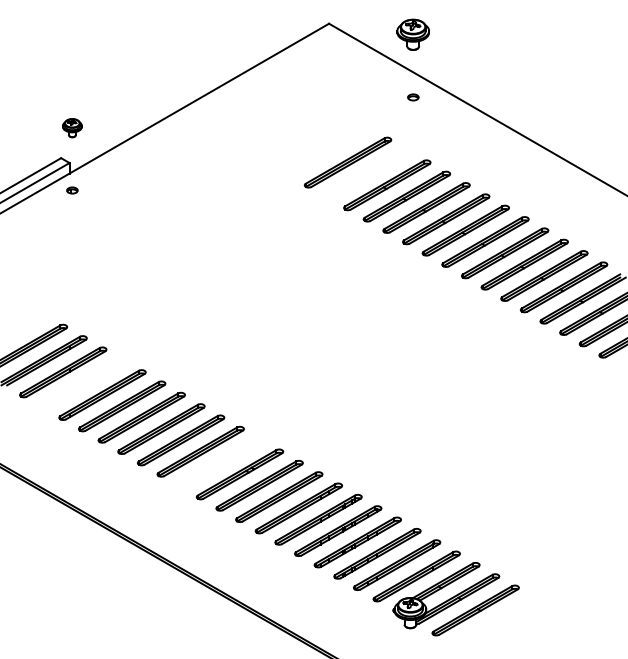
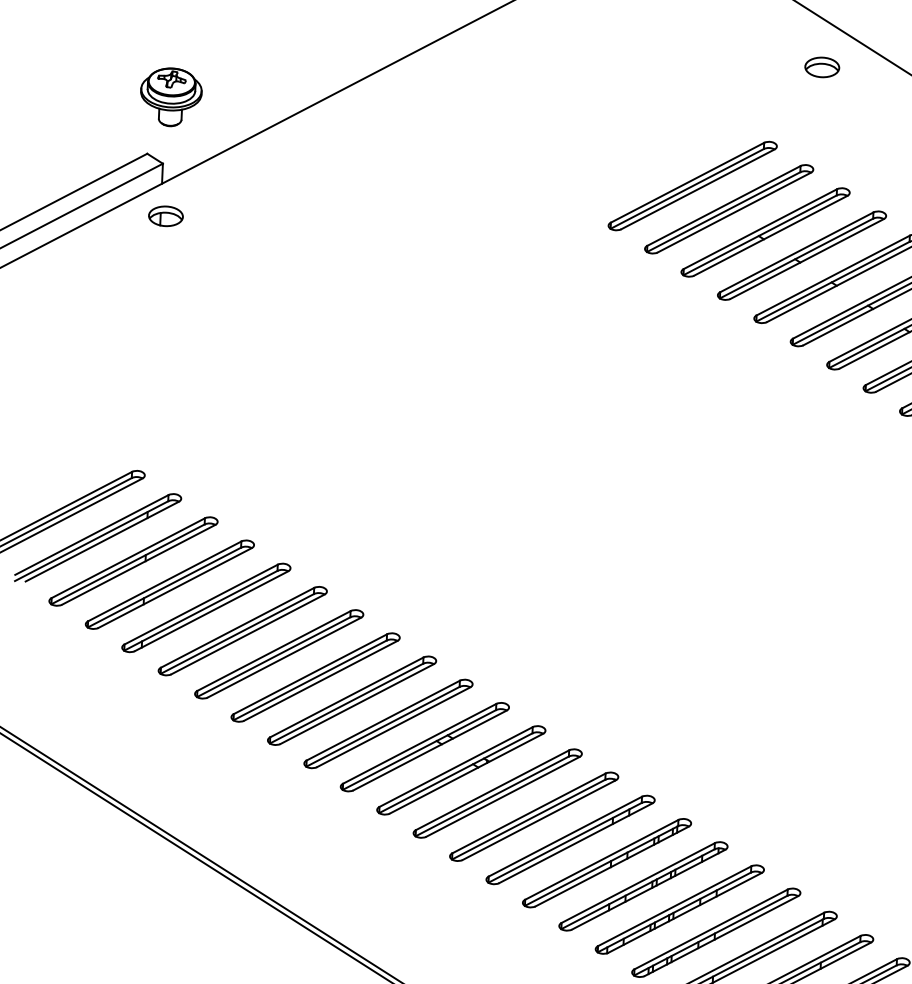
part: (413, 97) -> (822, 67), size x1.67
part: (72, 128) -> (171, 98), size x1.67
part: (367, 173) -> (728, 208), added
part: (72, 190) -> (166, 216), size x1.67
part: (82, 383) -> (169, 584), added
part: (220, 462) -> (425, 746), added

